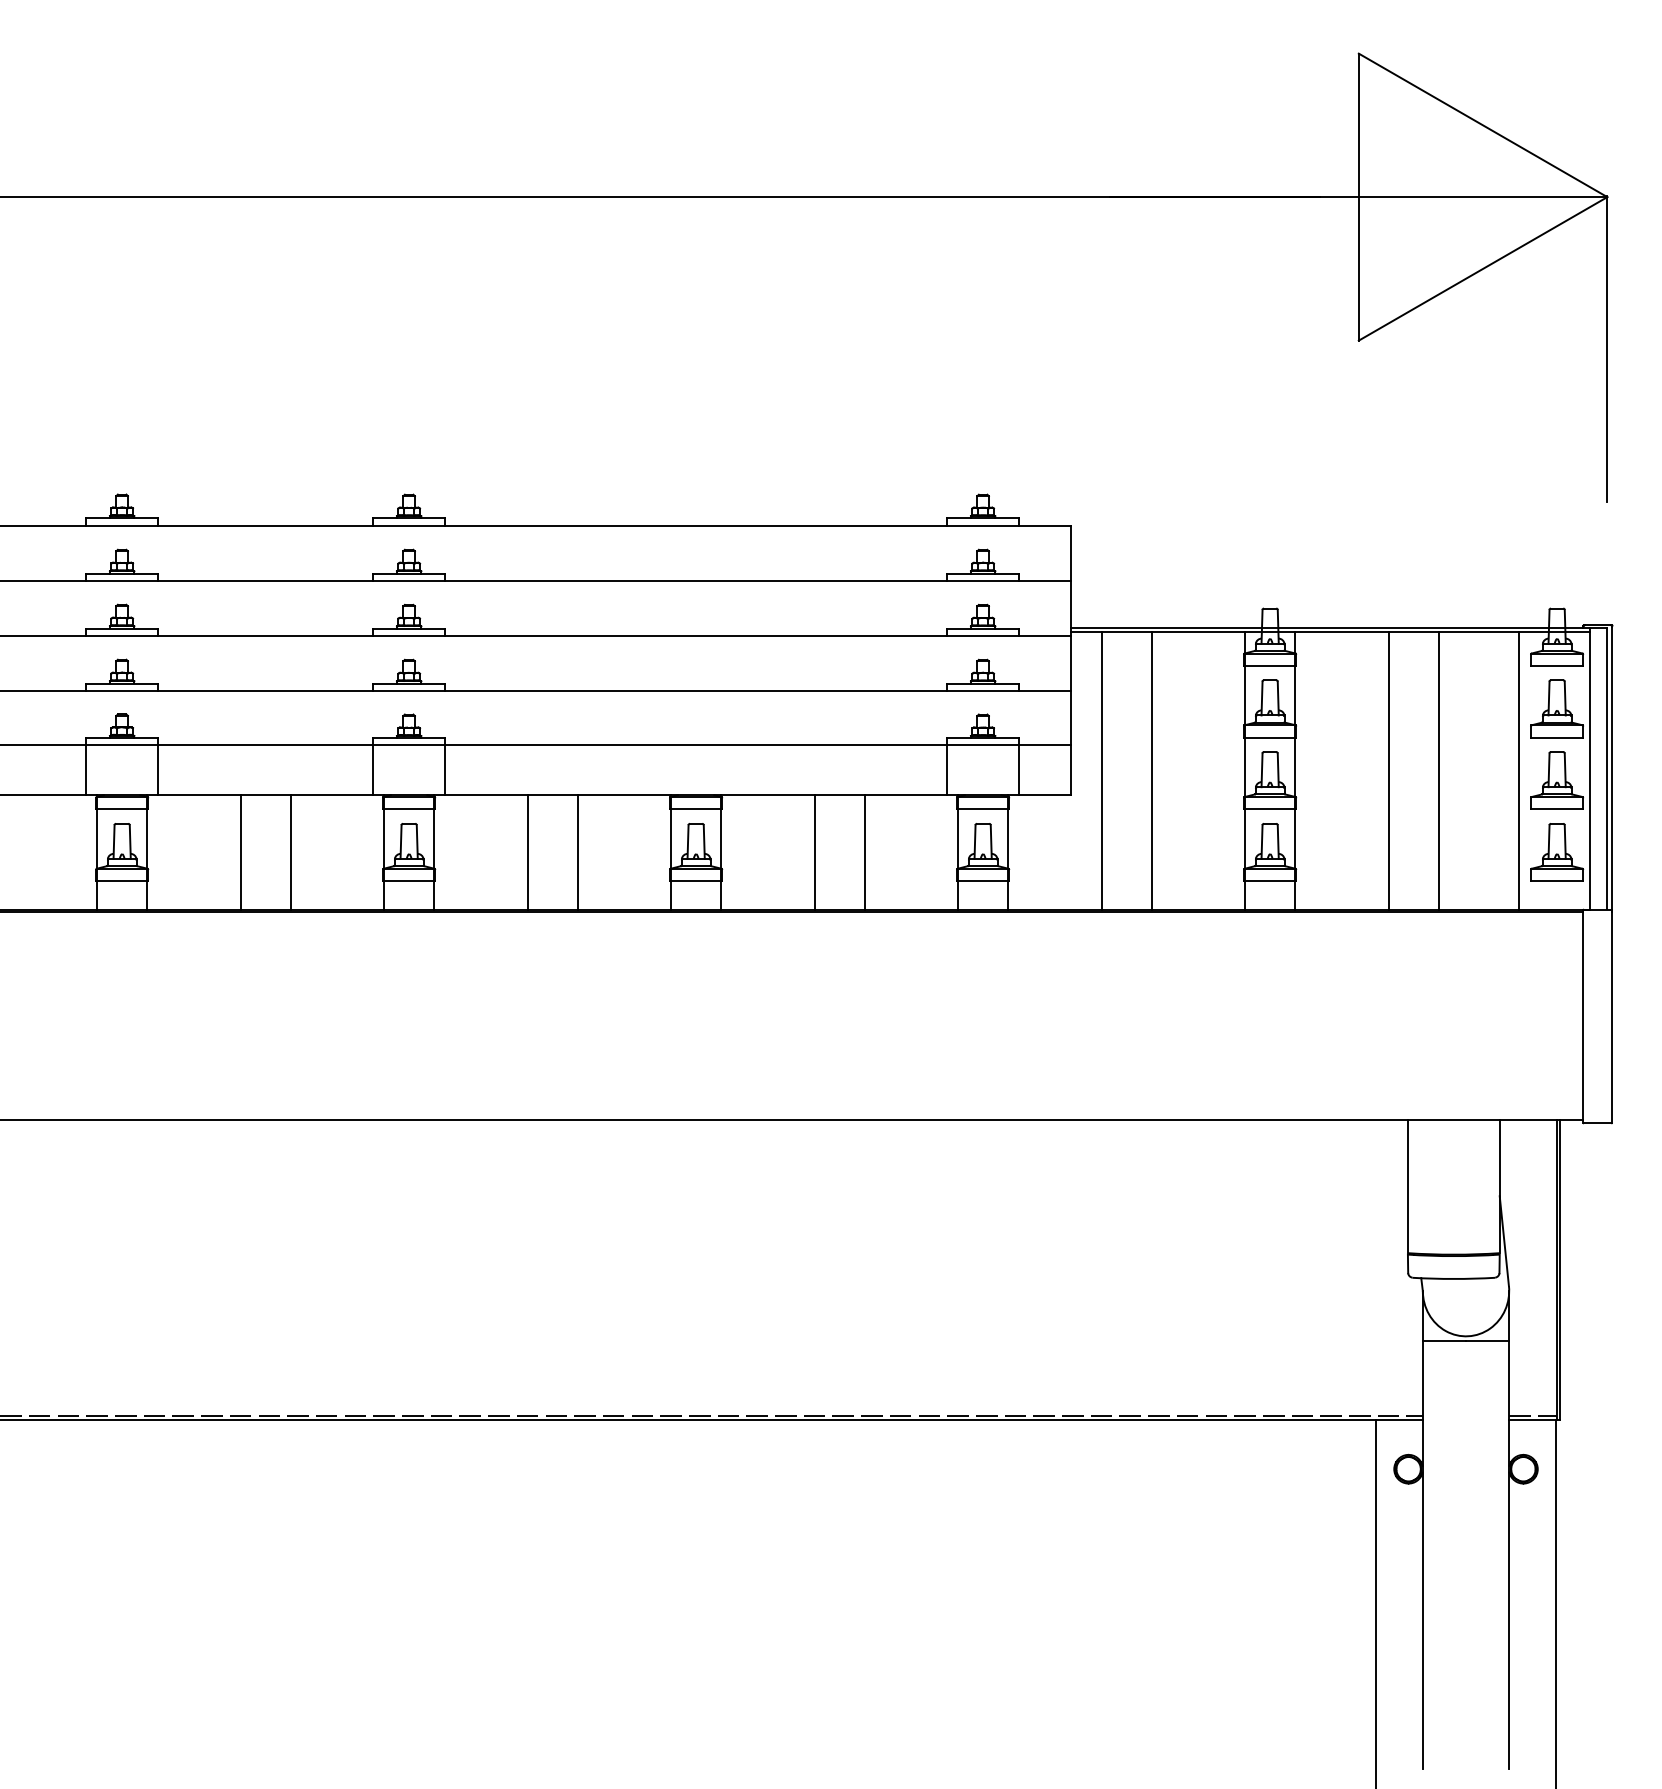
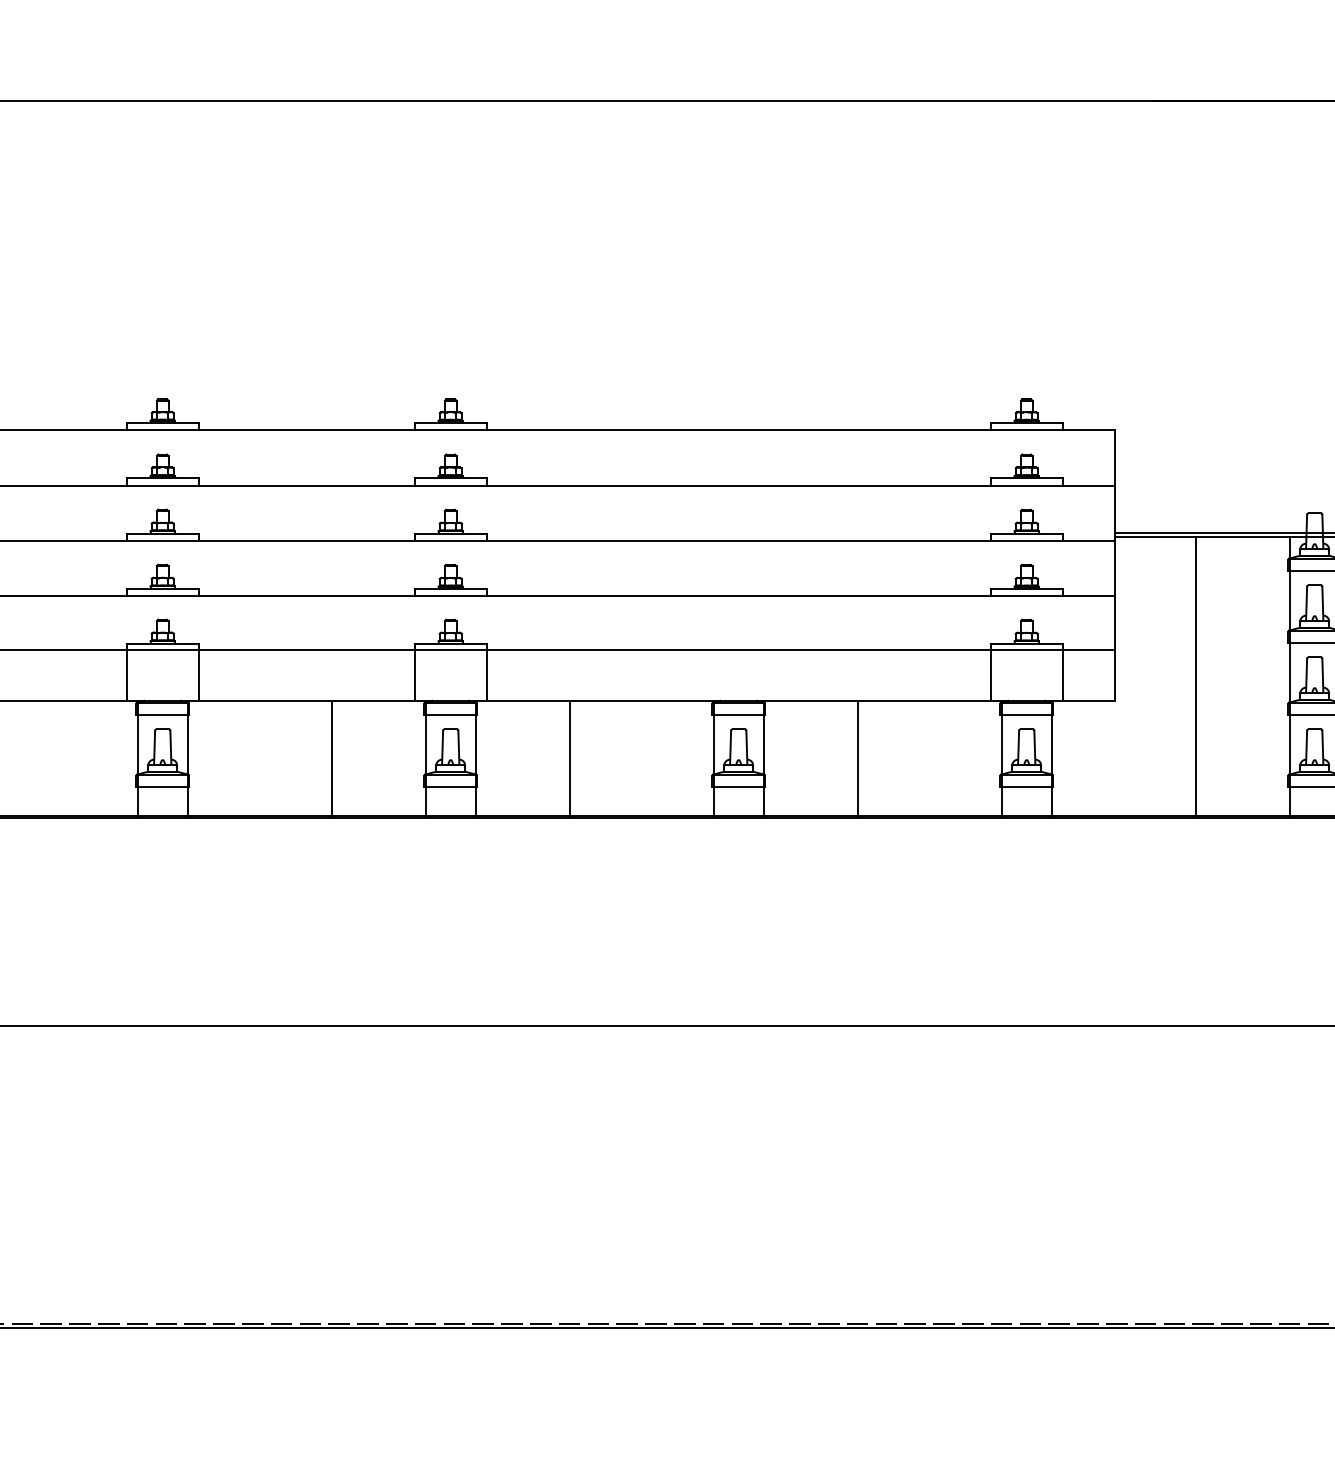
line: (1101, 770) -> (1145, 675), removed
line: (240, 852) -> (281, 758), removed
line: (577, 852) -> (619, 758), removed
line: (864, 852) -> (907, 758), removed

